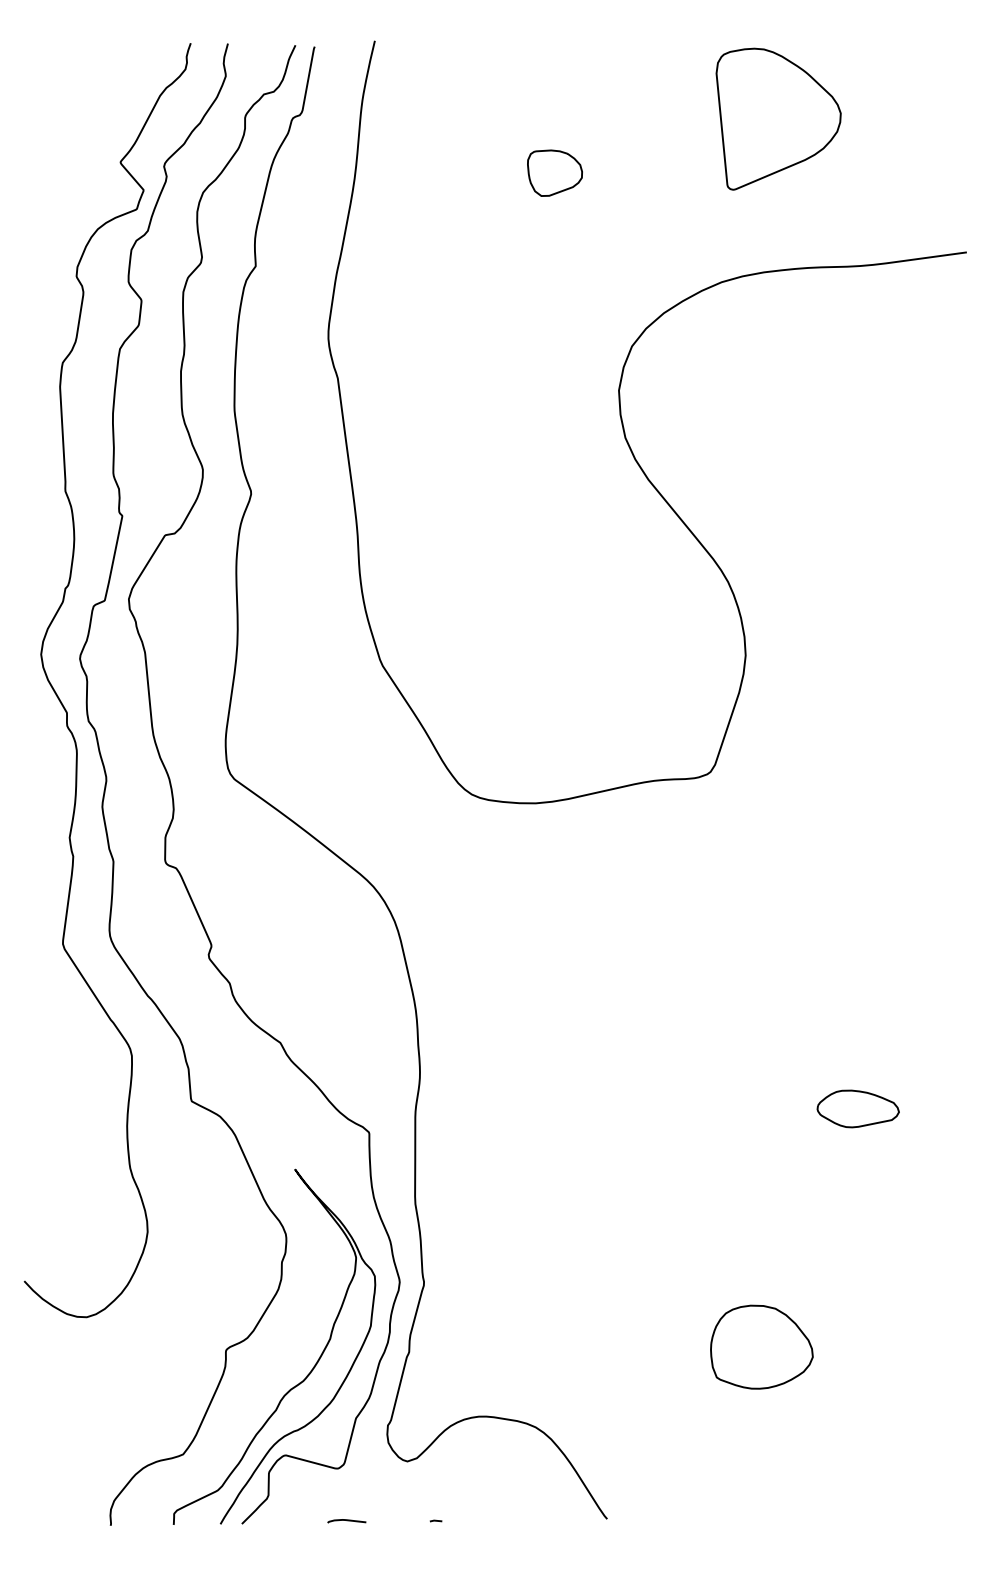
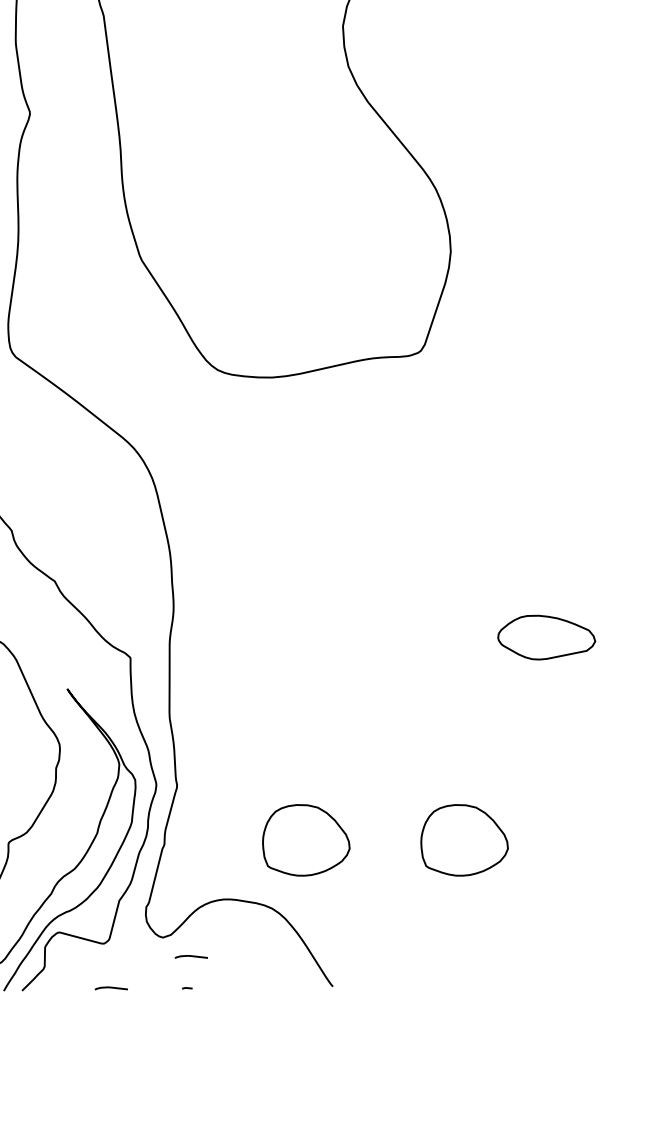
part: (857, 1108) -> (545, 637), size x1.4
part: (575, 1346) -> (305, 839), added
curve: (440, 1484) -> (191, 957), added

